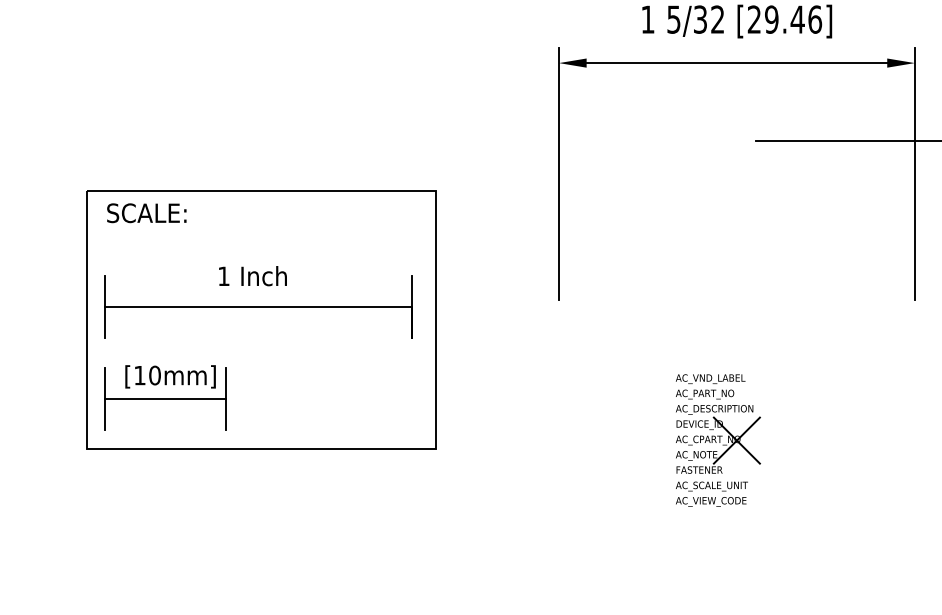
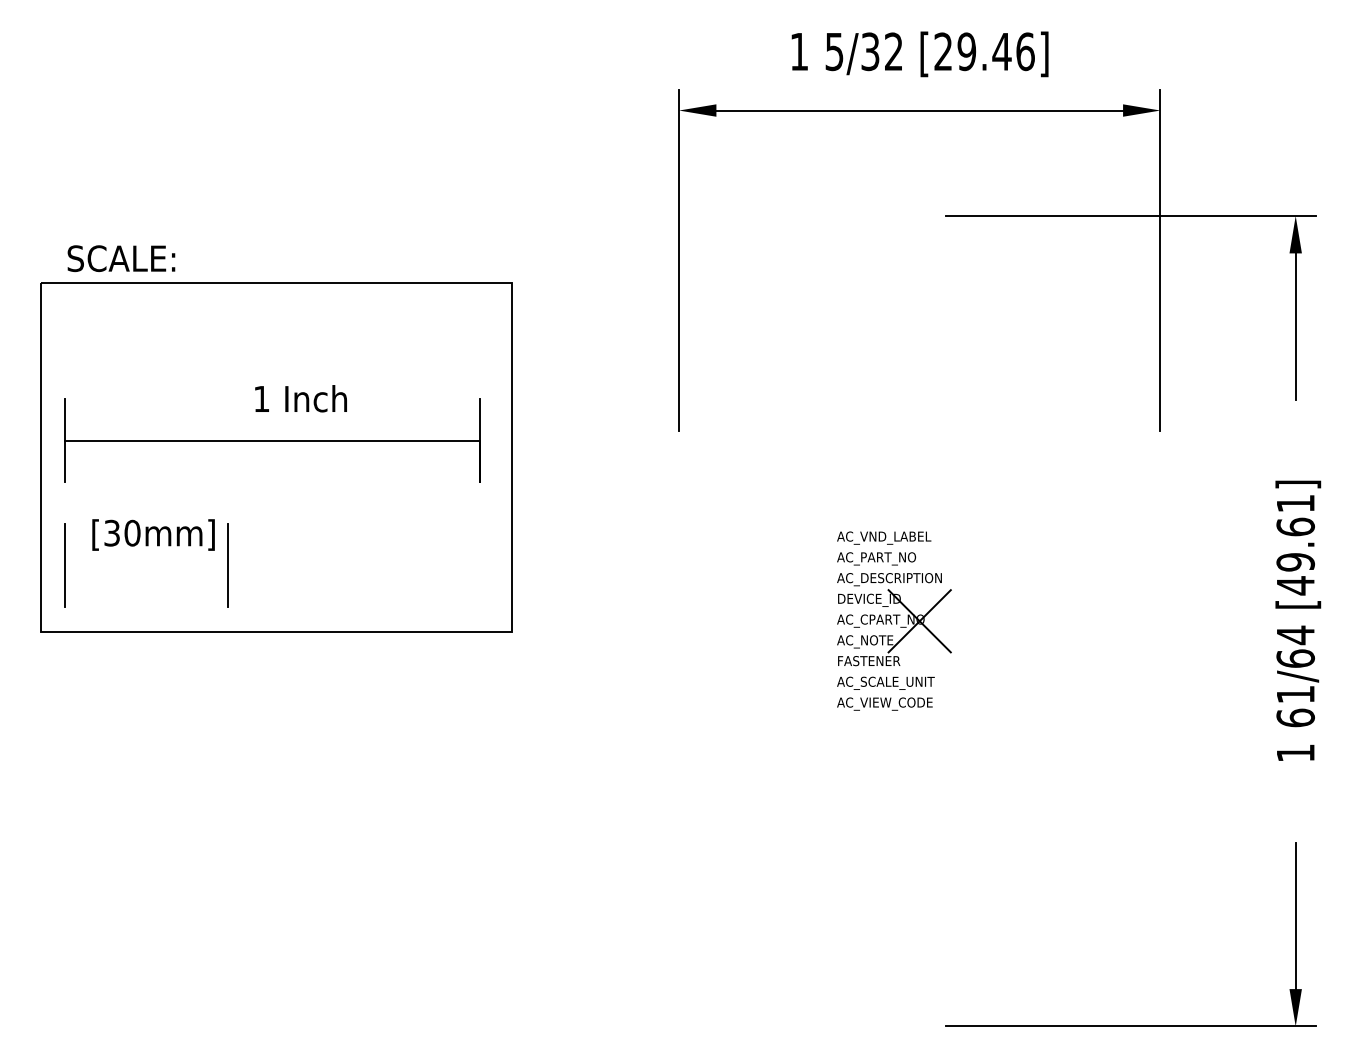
text: (146, 213) -> (121, 258), moved
text: (252, 275) -> (300, 398), moved
text: (139, 375) -> (111, 532), [10mm] -> [30mm]
line: (165, 399) -> (146, 565), removed

